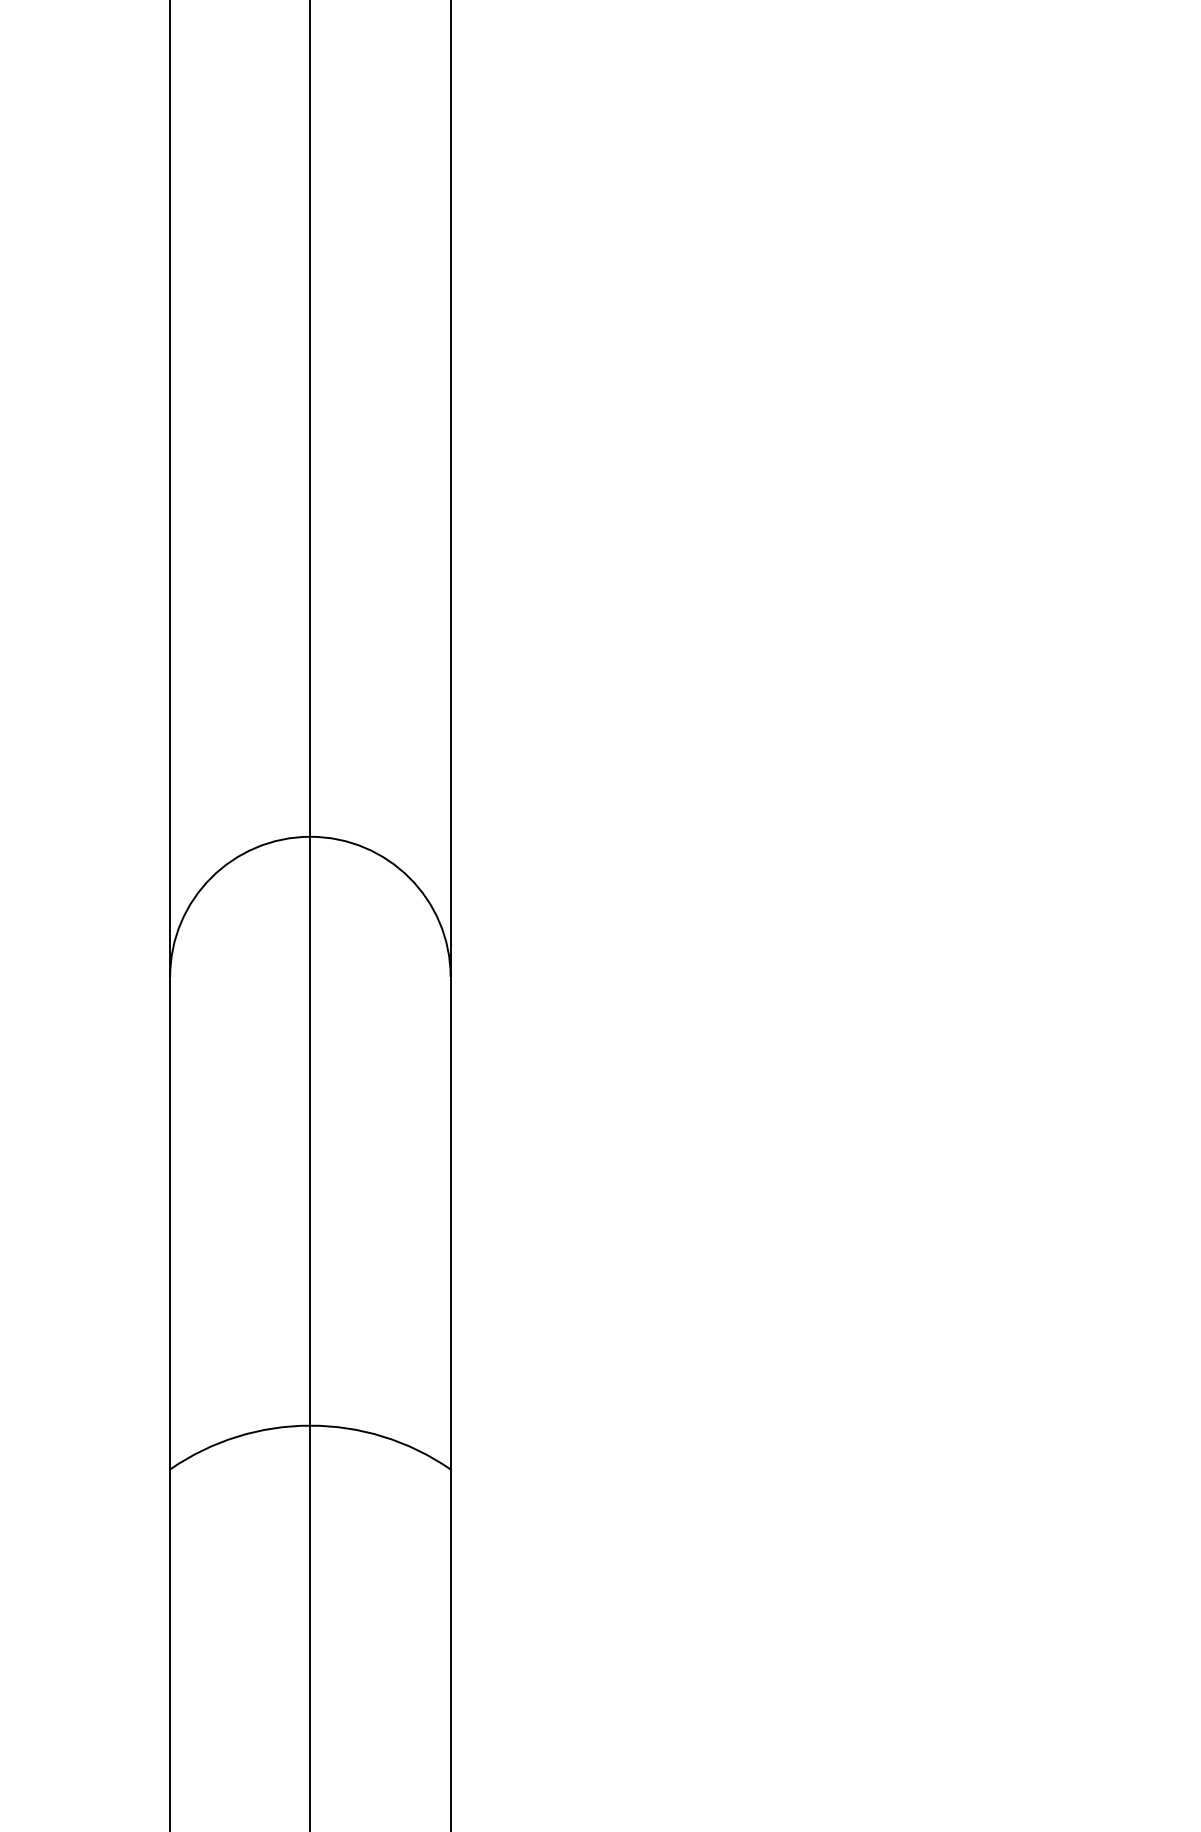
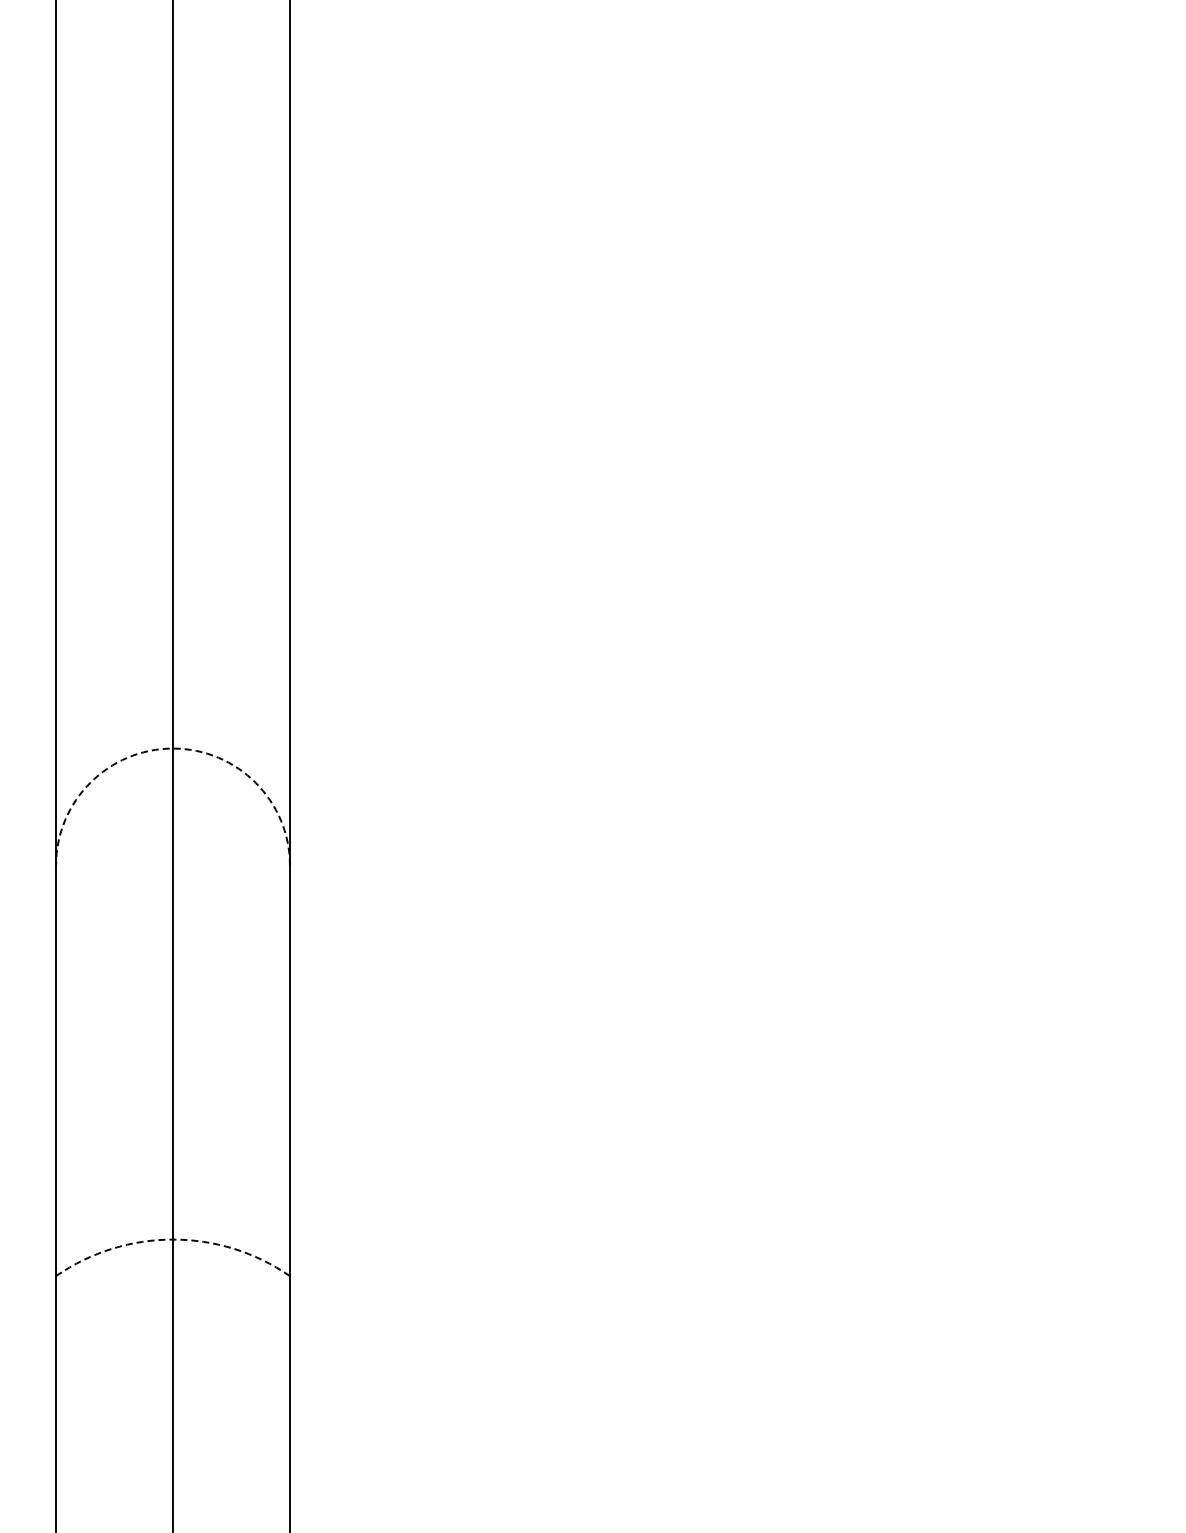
arc: (310, 836) -> (173, 748), solid -> dashed
arc: (310, 1425) -> (173, 1239), solid -> dashed

